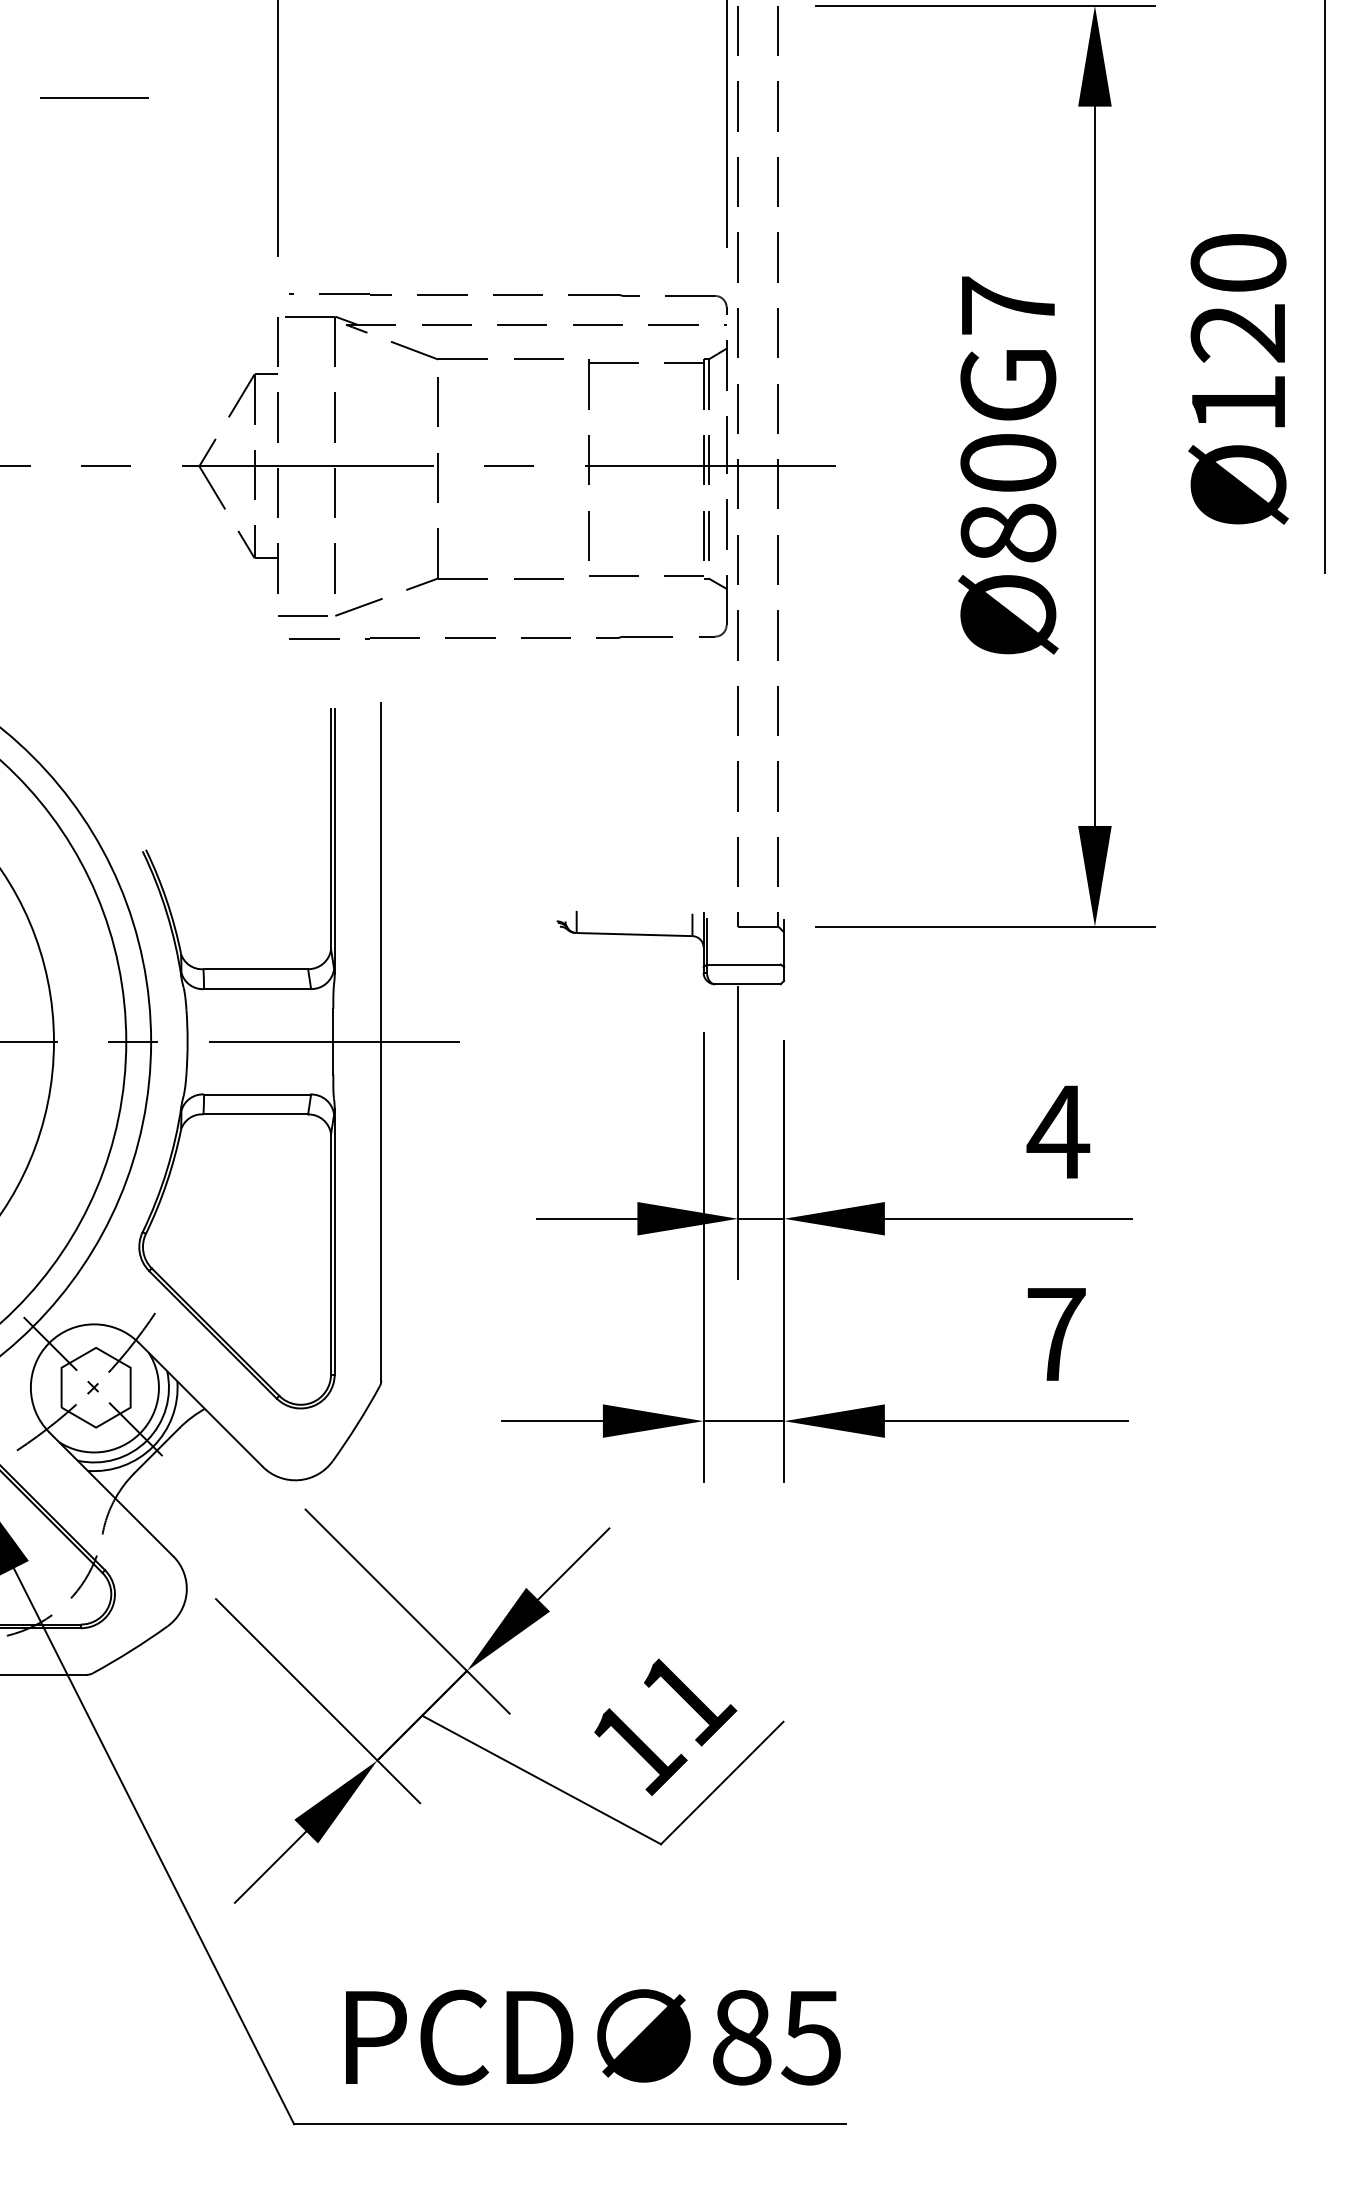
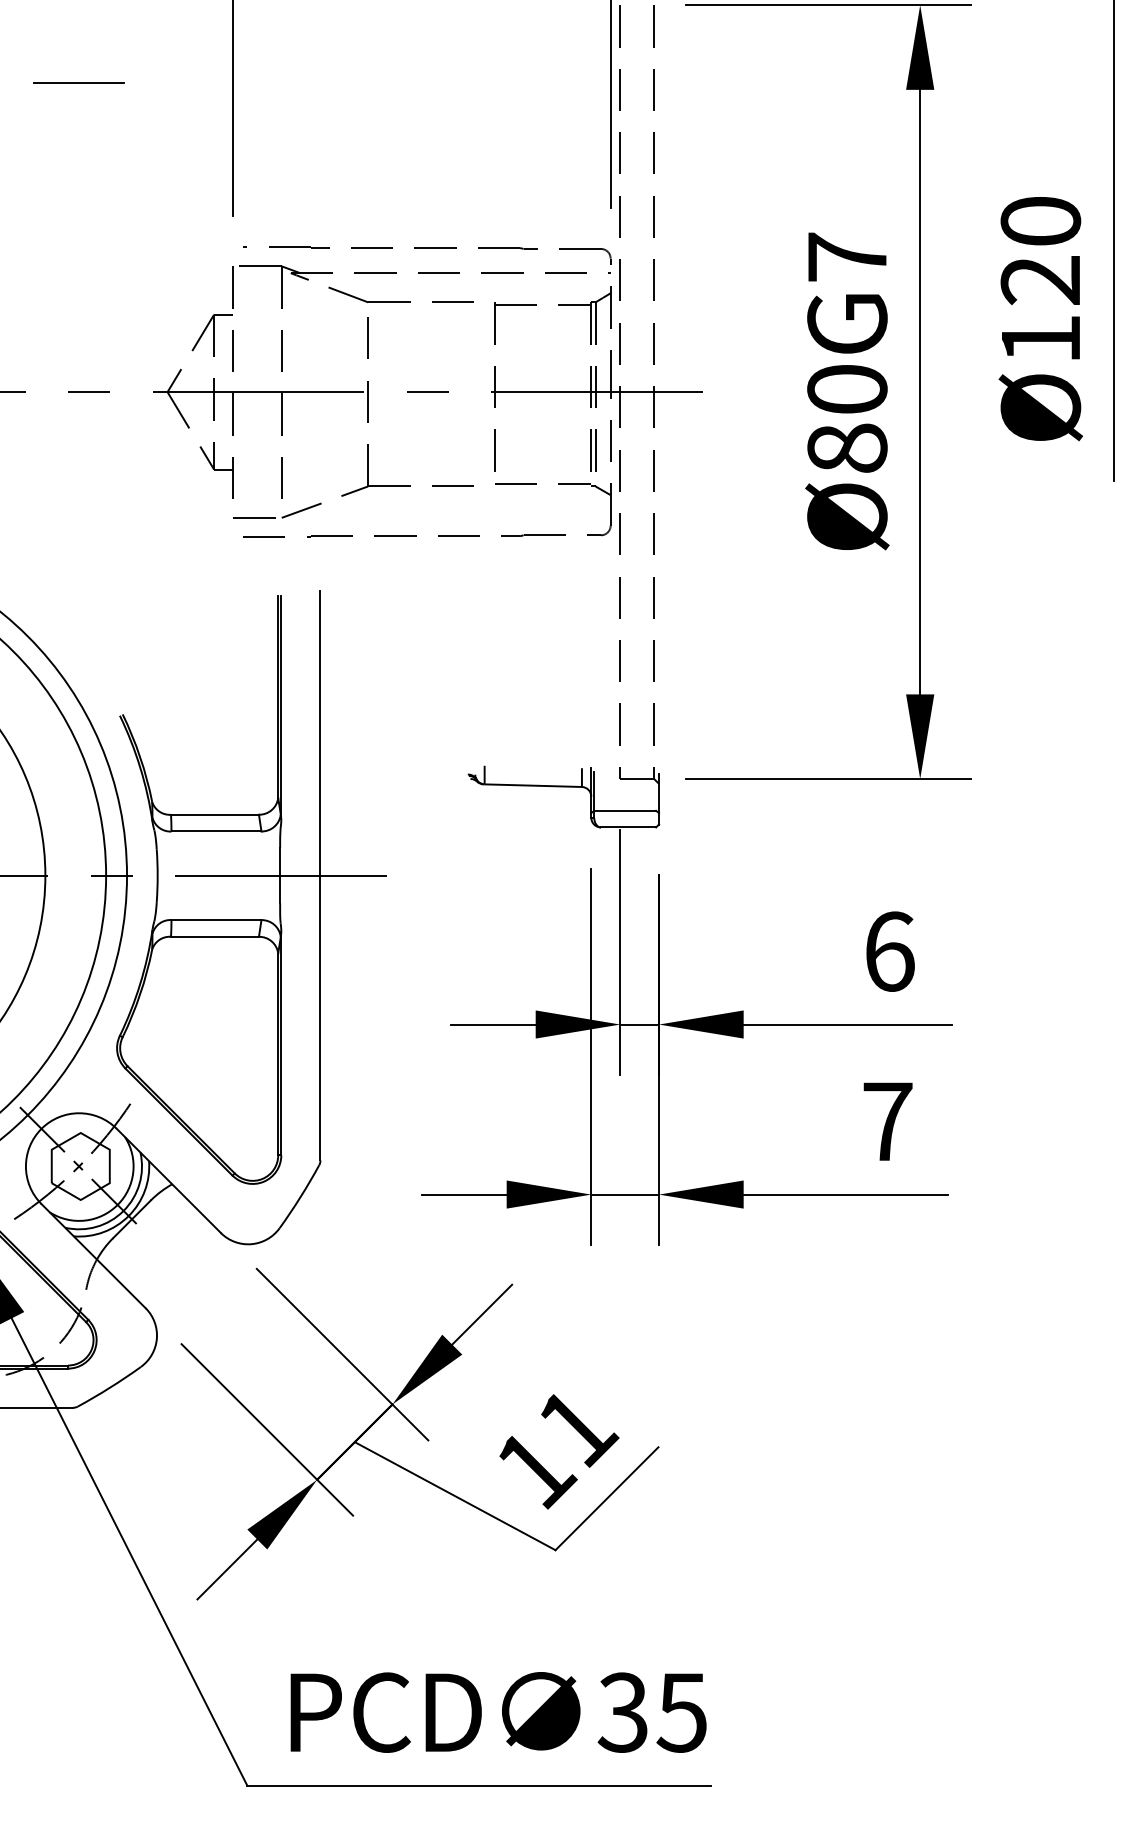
text: (1058, 1132) -> (889, 952), 4 -> 6
text: (741, 2037) -> (623, 1712), 85 -> 35

